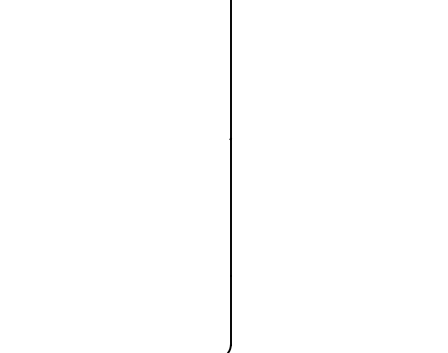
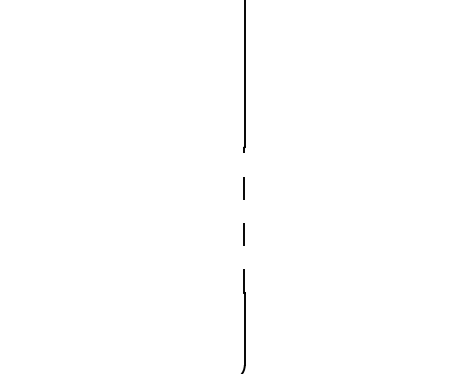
line: (230, 208) -> (244, 220), solid -> dashed

